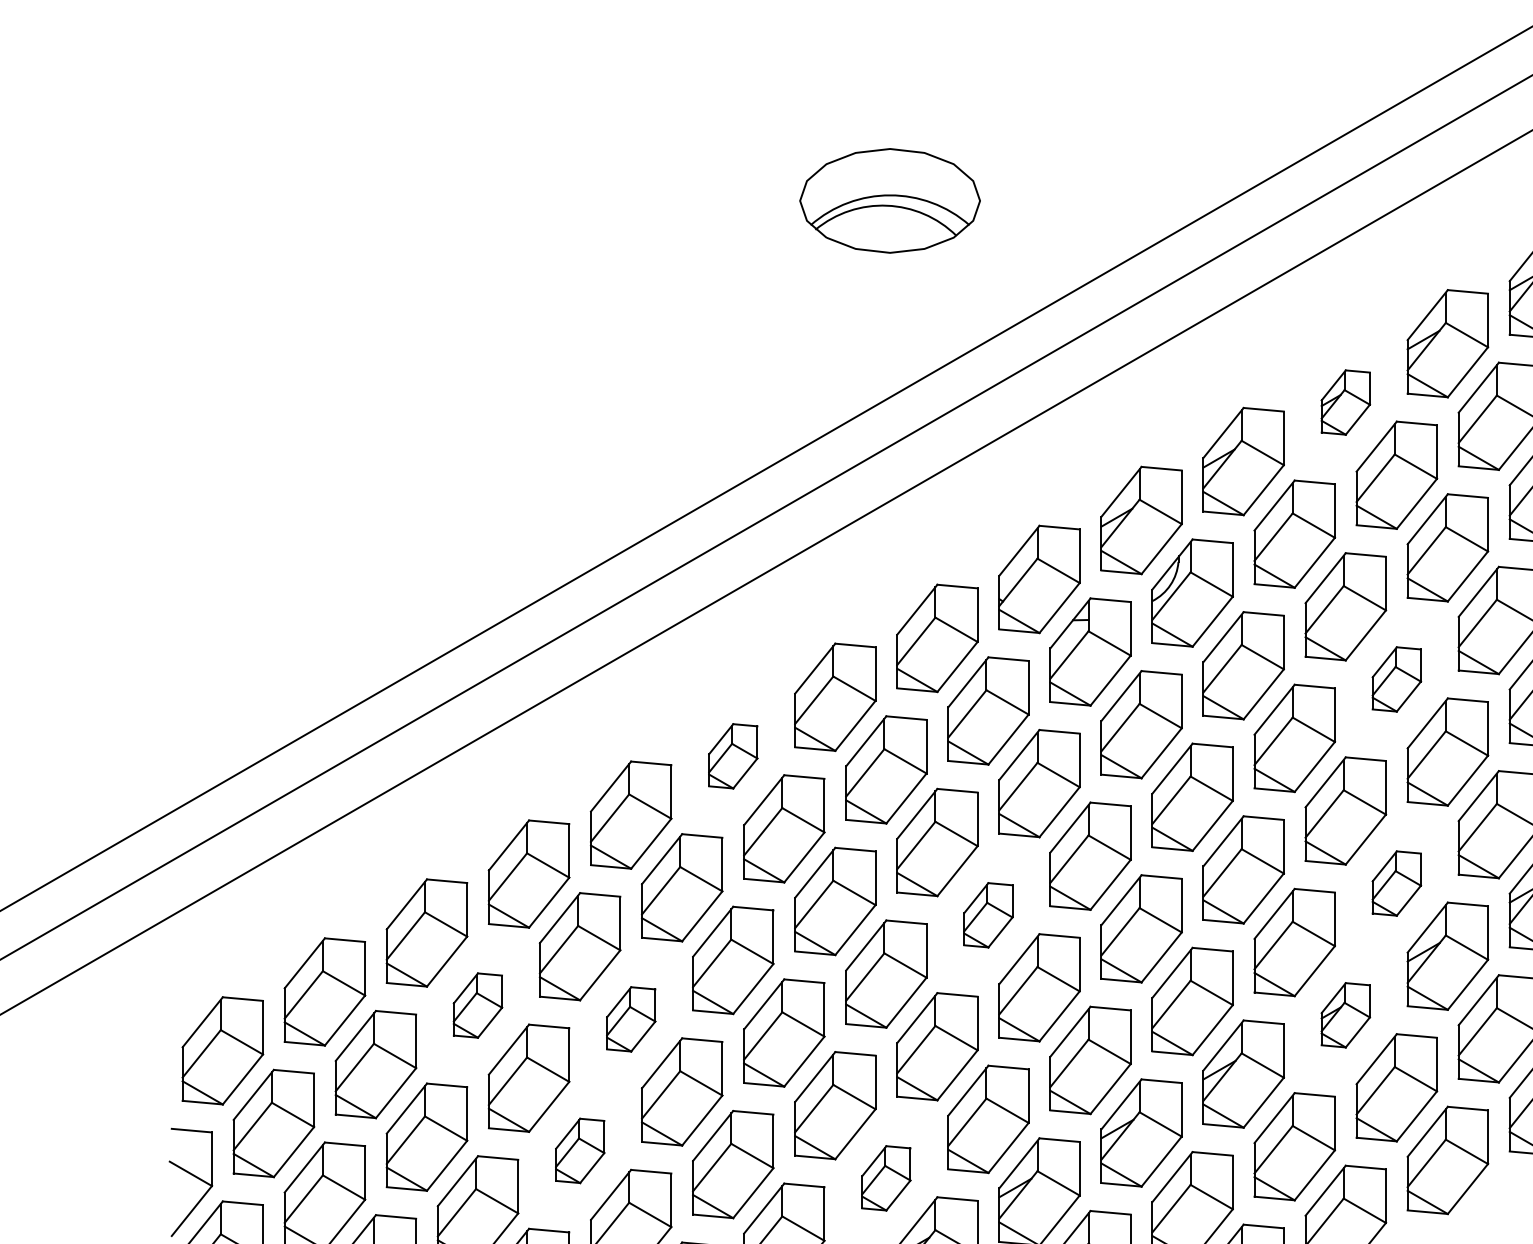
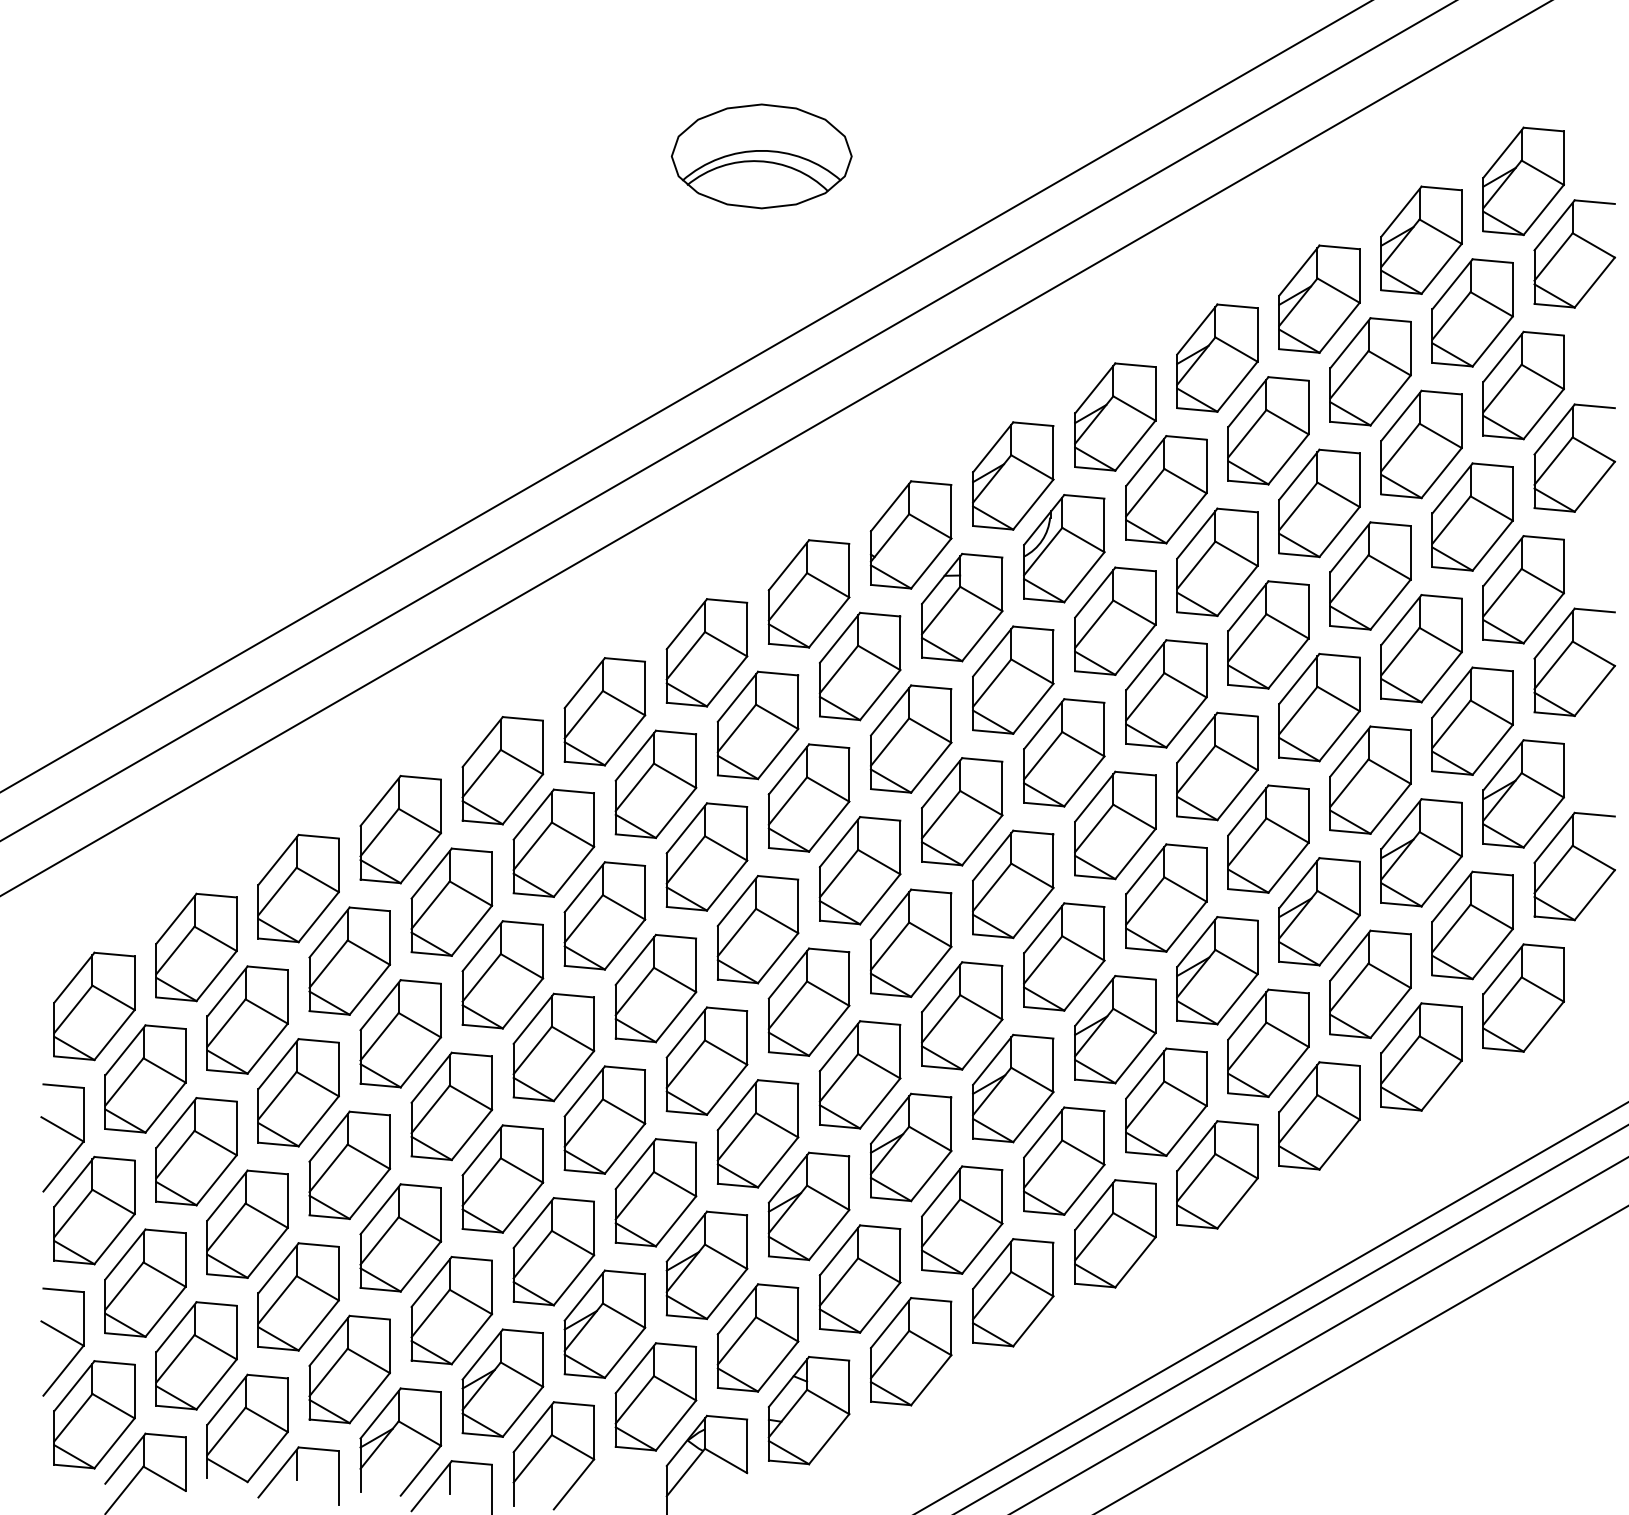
part: (1345, 401) -> (1217, 357), size x1.67
part: (1396, 678) -> (1268, 634), size x1.67
part: (732, 755) -> (604, 711), size x1.67
part: (1396, 882) -> (1268, 838), size x1.67
part: (987, 914) -> (859, 870), size x1.67
part: (477, 1004) -> (349, 960), size x1.67
part: (1345, 1014) -> (1217, 970), size x1.67
part: (630, 1018) -> (502, 974), size x1.67
part: (579, 1150) -> (451, 1106), size x1.67
part: (885, 1177) -> (757, 1133), size x1.67

